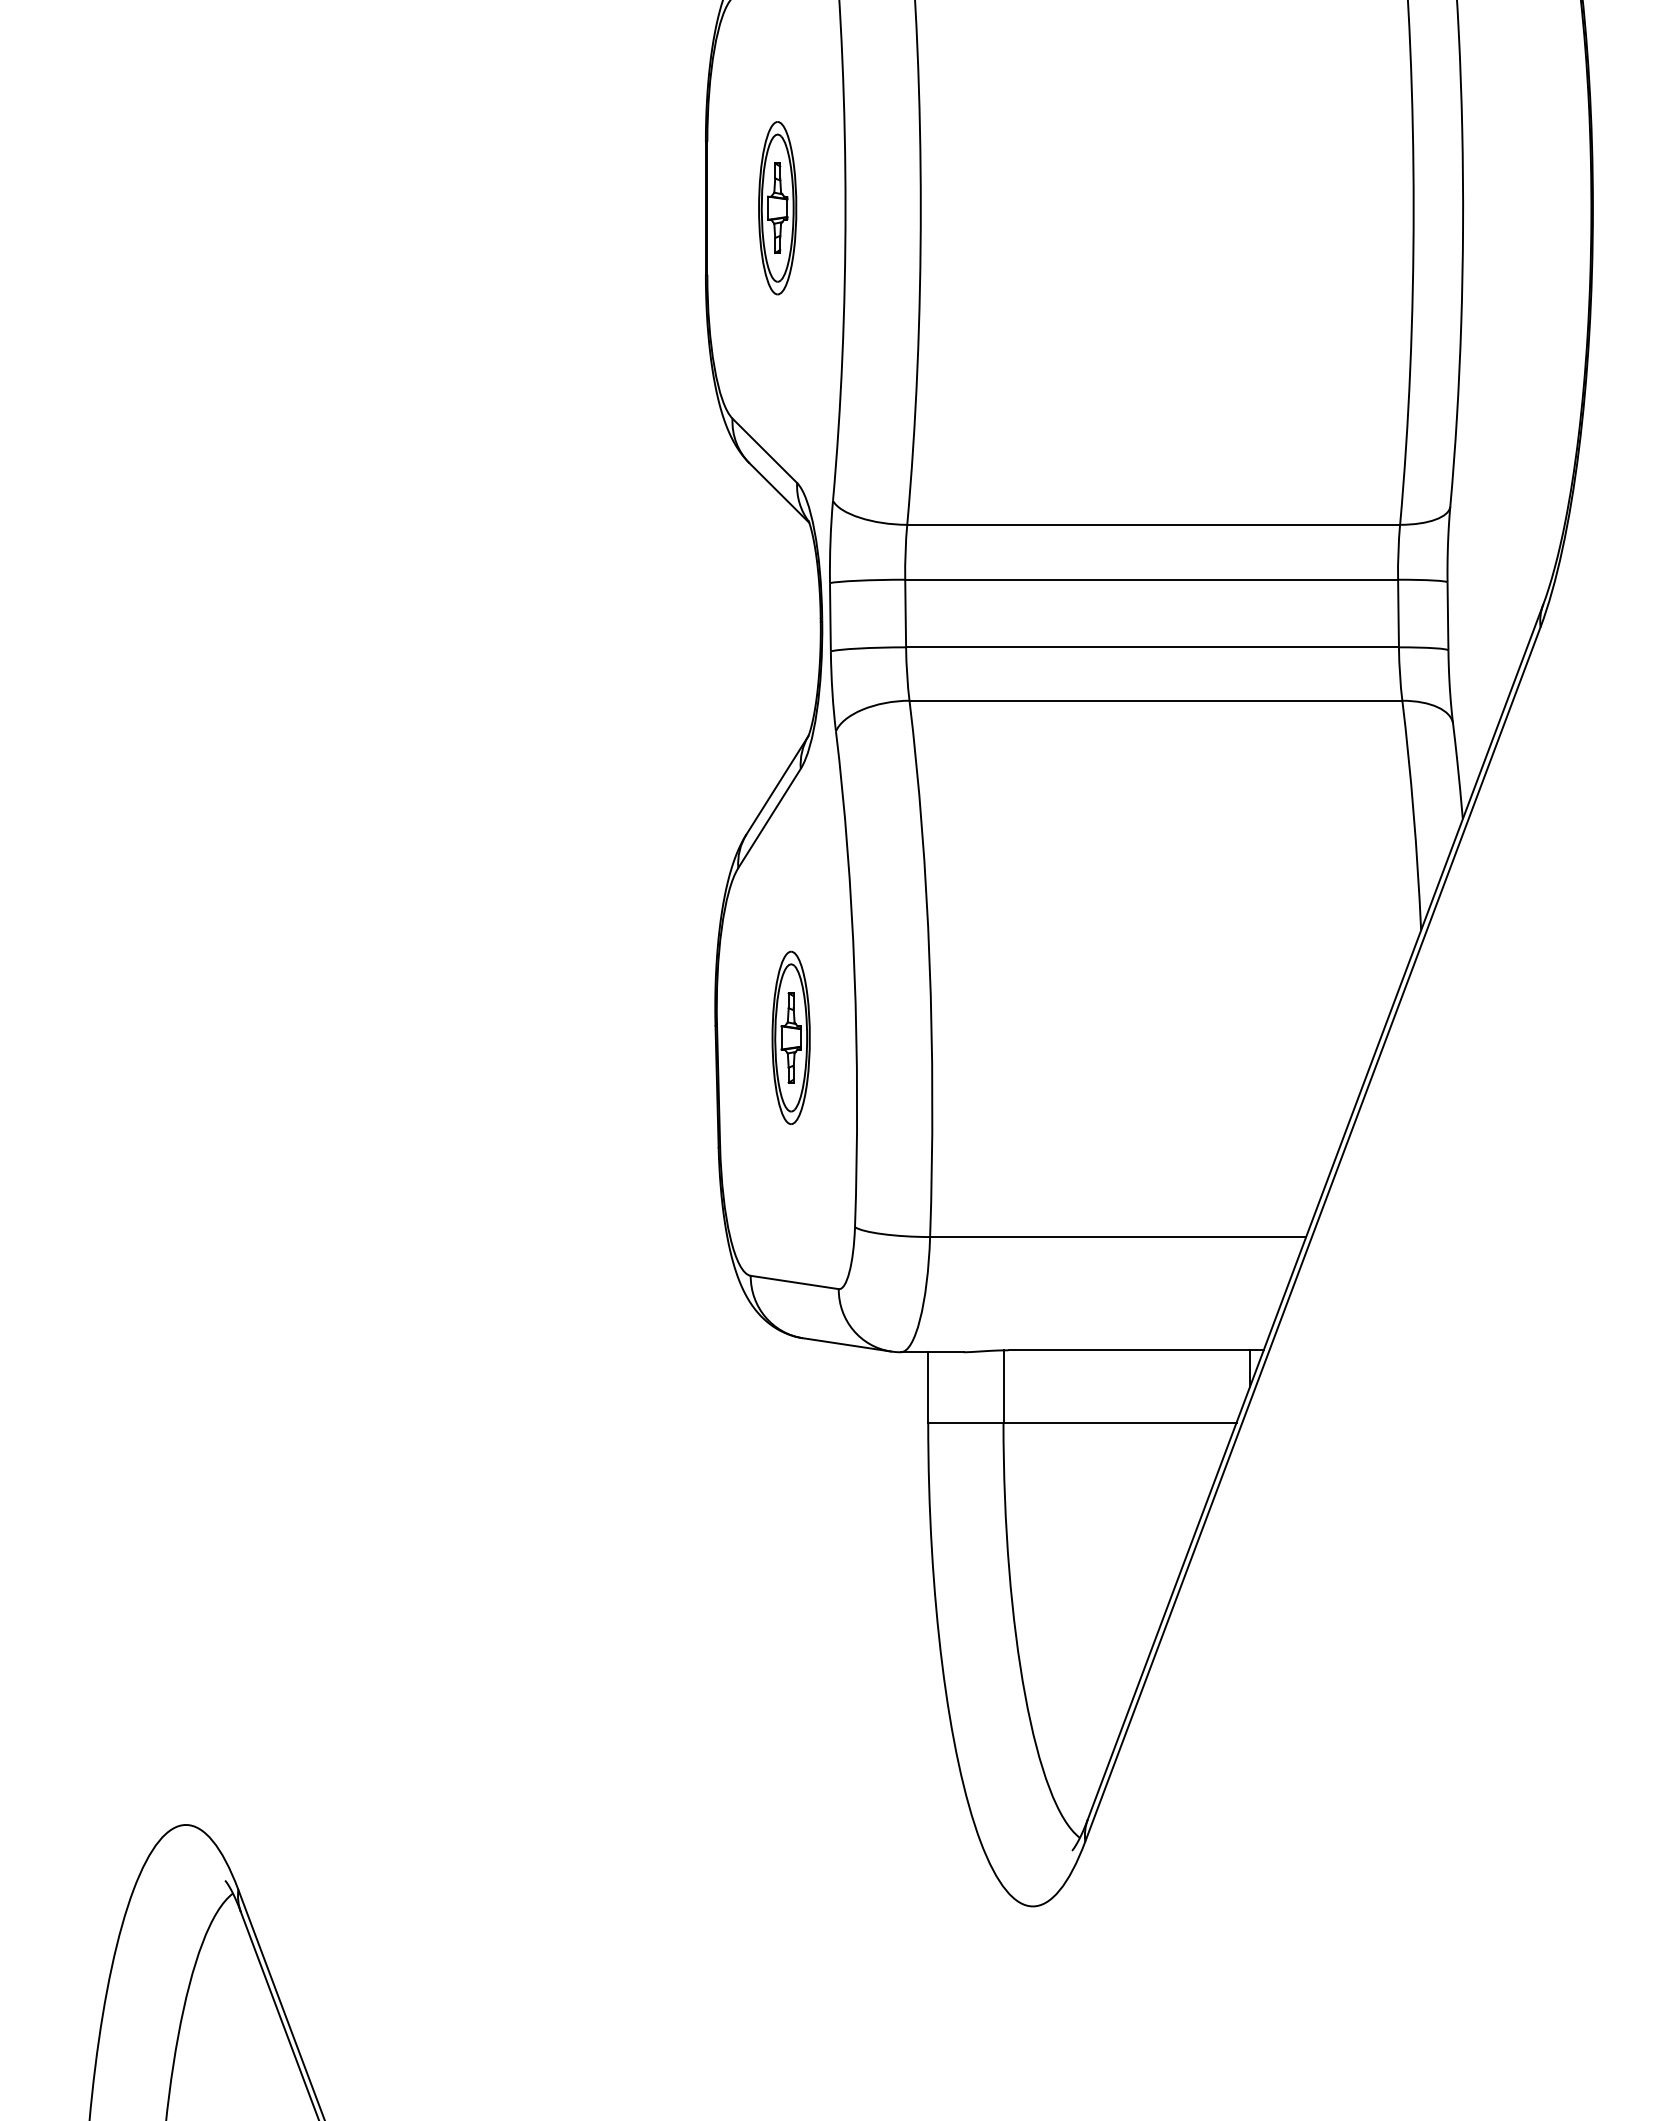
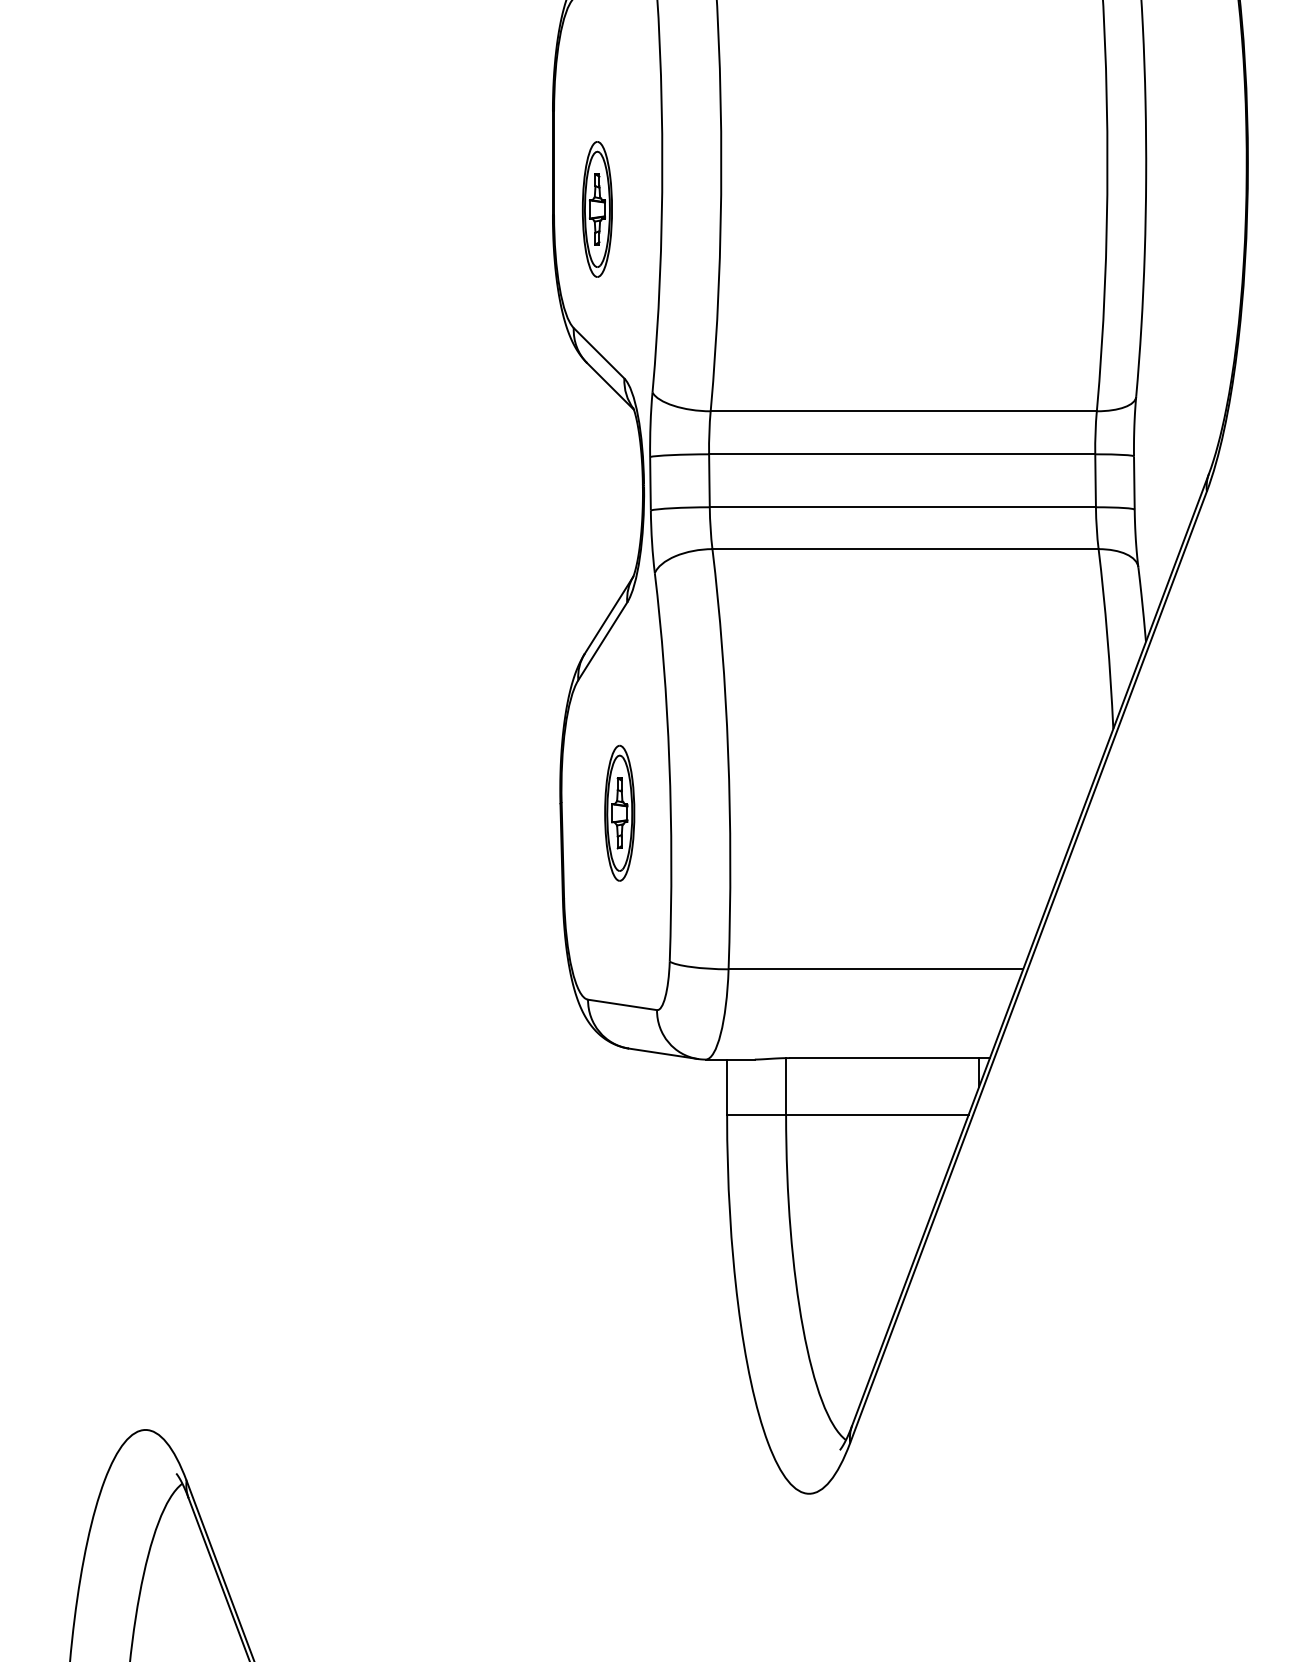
part: (777, 208) -> (597, 209), moved

